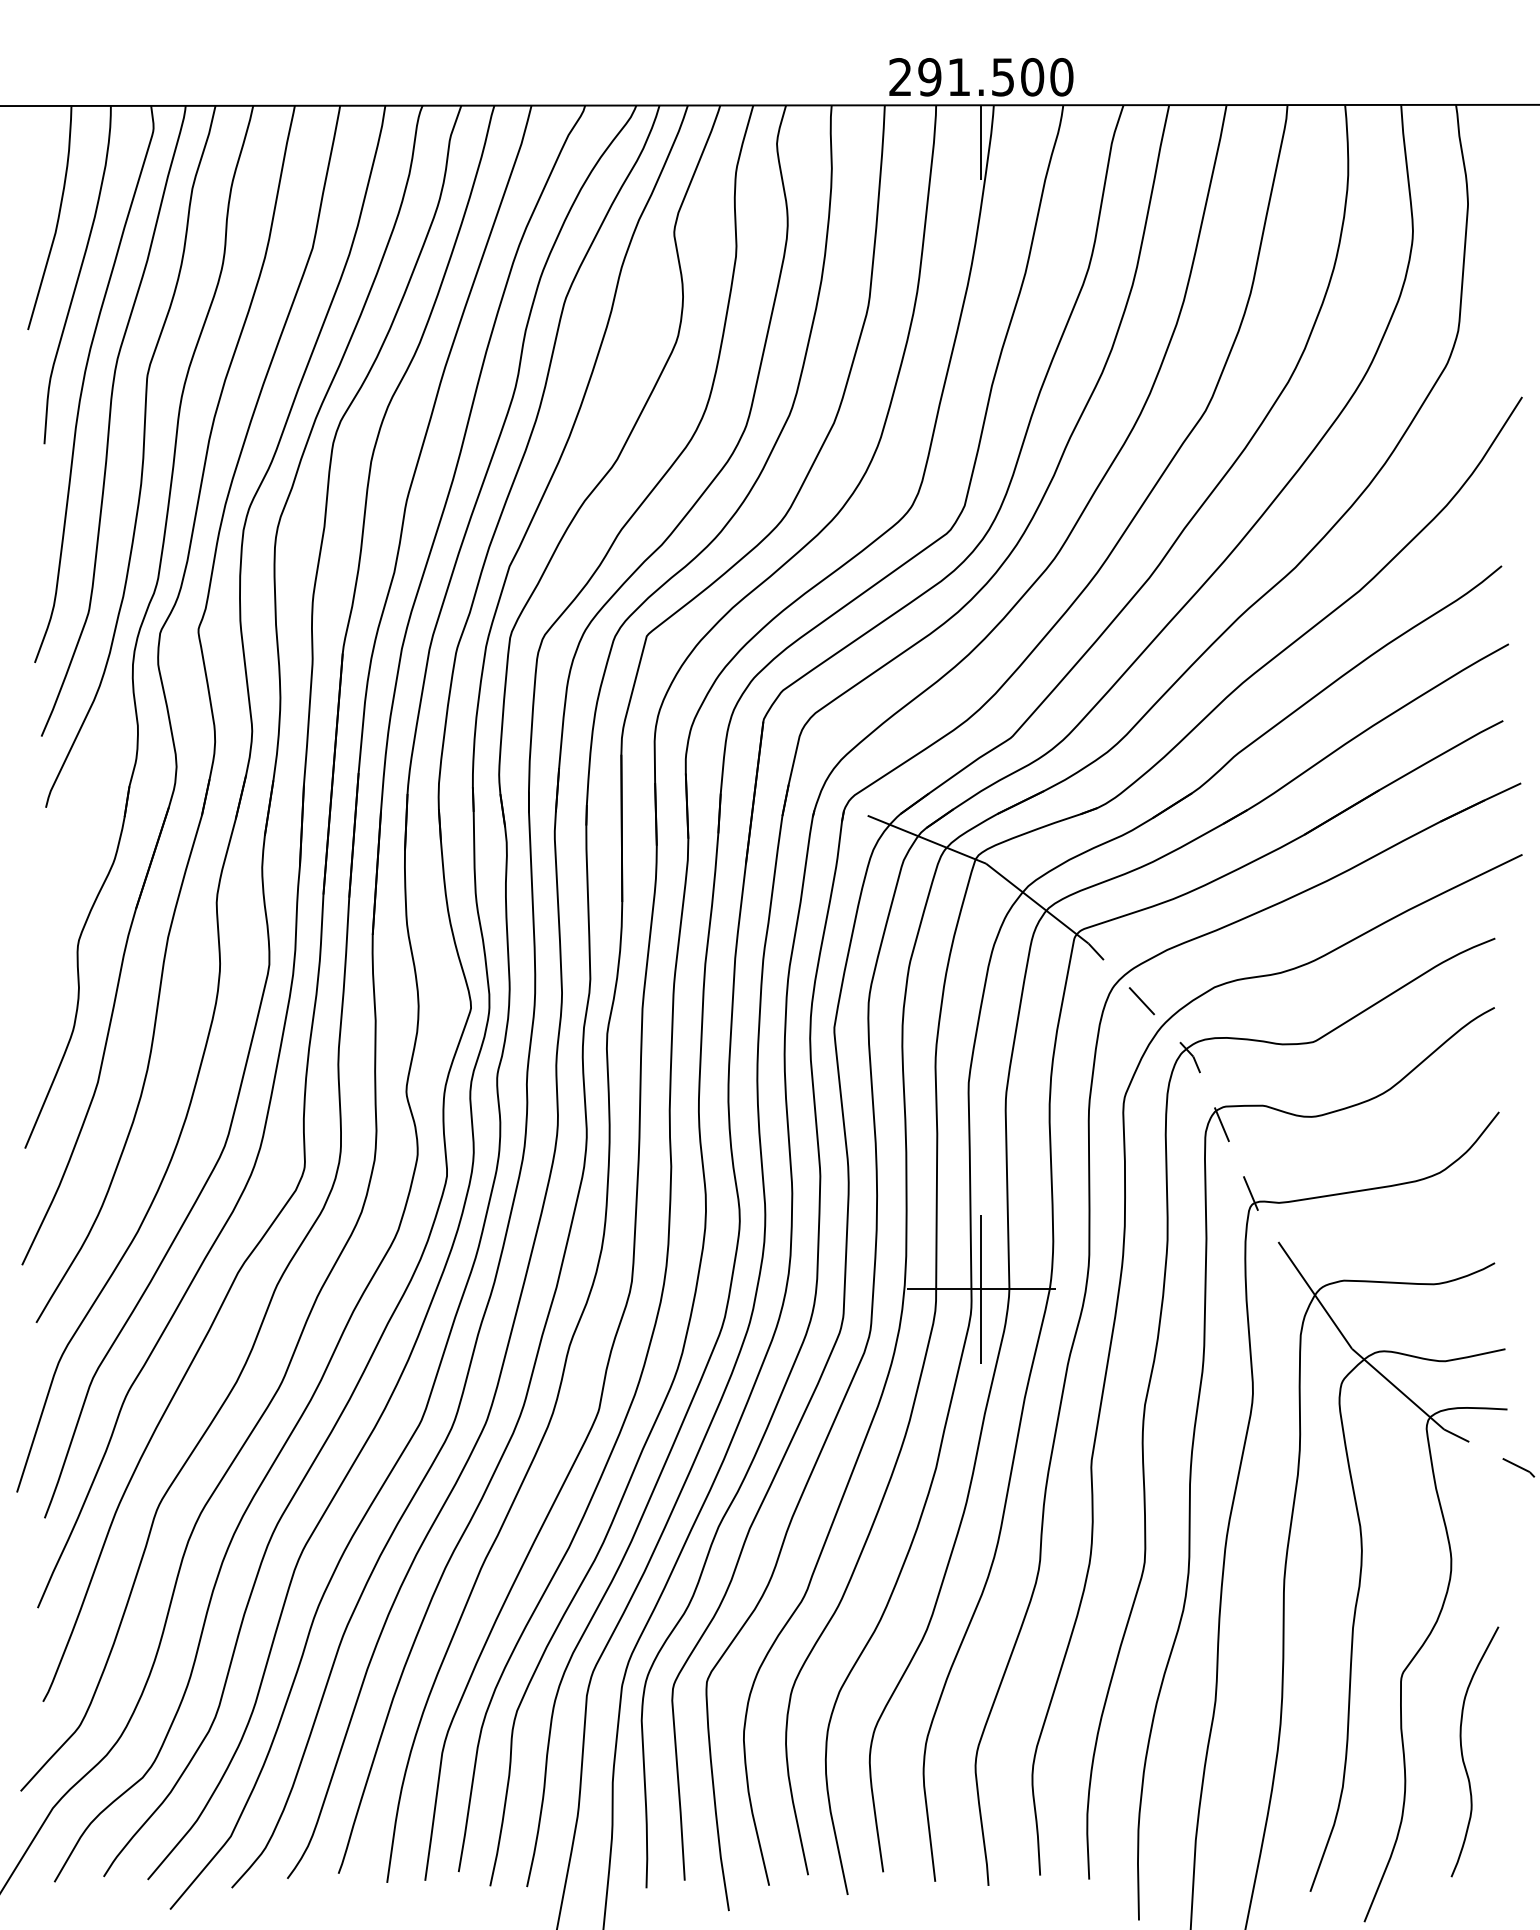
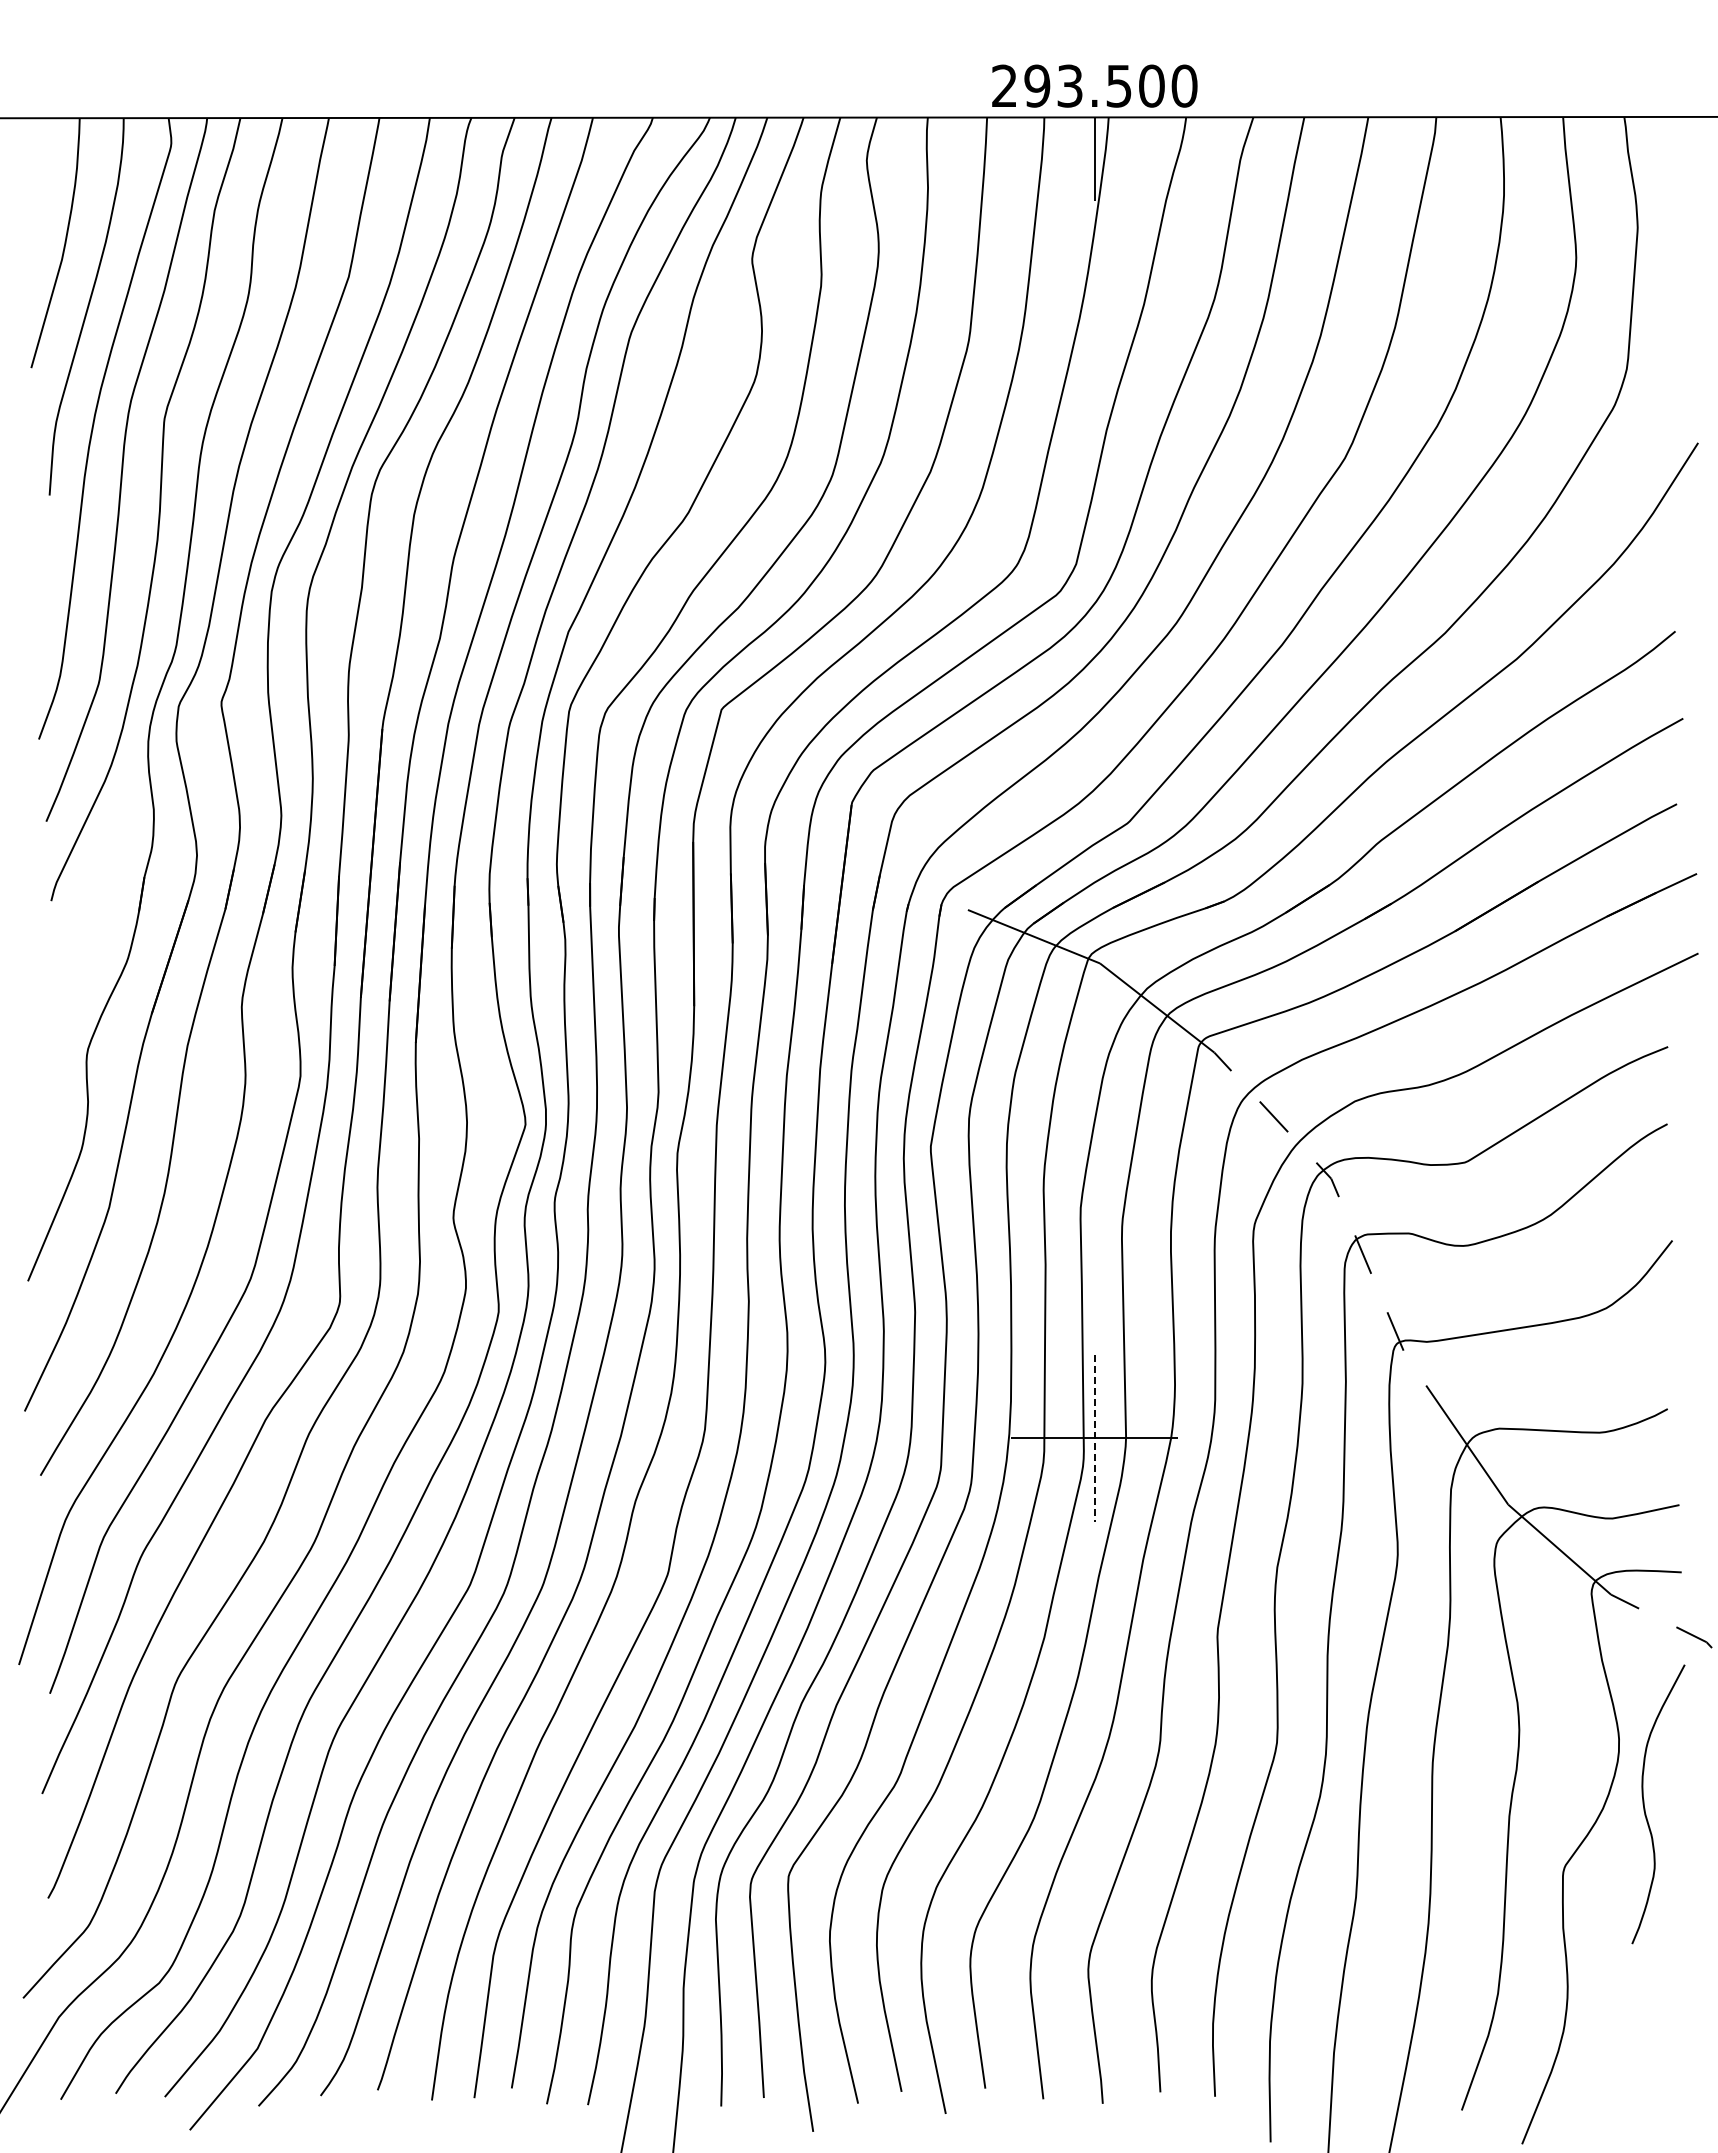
text: (958, 76) -> (1069, 85), 291.500 -> 293.500
line: (981, 1289) -> (1094, 1438), solid -> dashed
curve: (1463, 1755) -> (1645, 1808), moved

